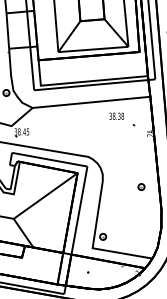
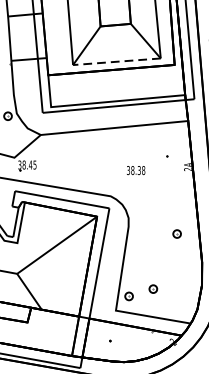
line: (92, 49) -> (115, 61), solid -> dashed
text: (116, 115) -> (135, 169), moved
part: (122, 230) -> (153, 288), added

